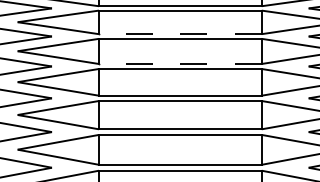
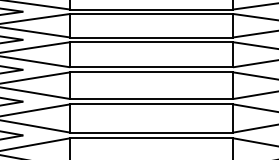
line: (179, 34) -> (150, 37), dashed -> solid
line: (179, 64) -> (150, 67), dashed -> solid

